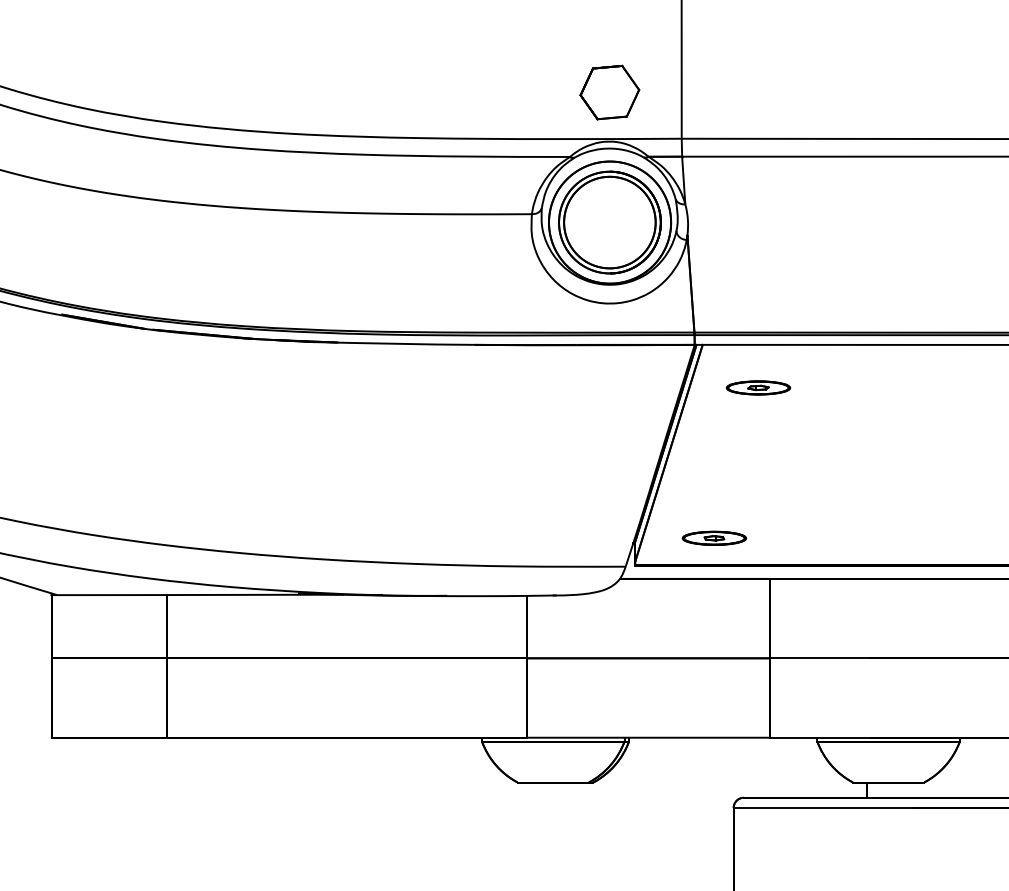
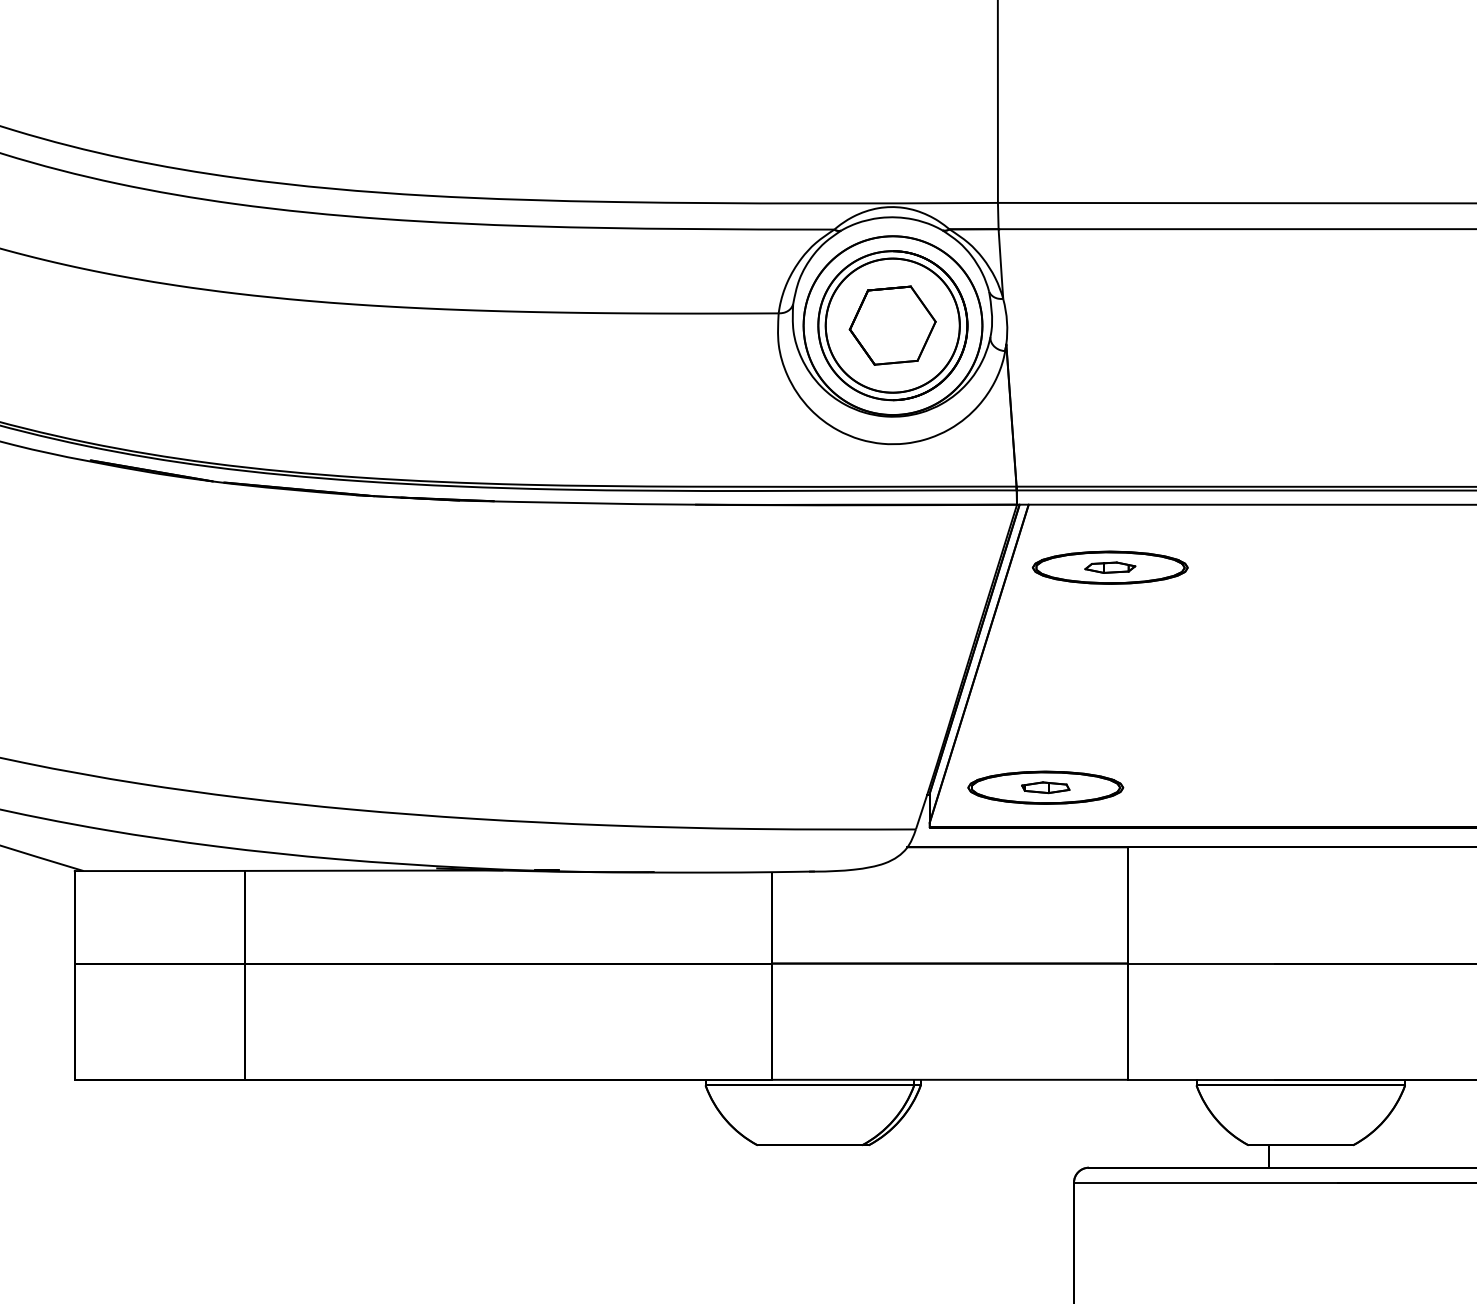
part: (609, 92) -> (892, 325), moved
part: (758, 387) -> (1110, 567), size x1.67
part: (714, 538) -> (1045, 788), size x1.67

